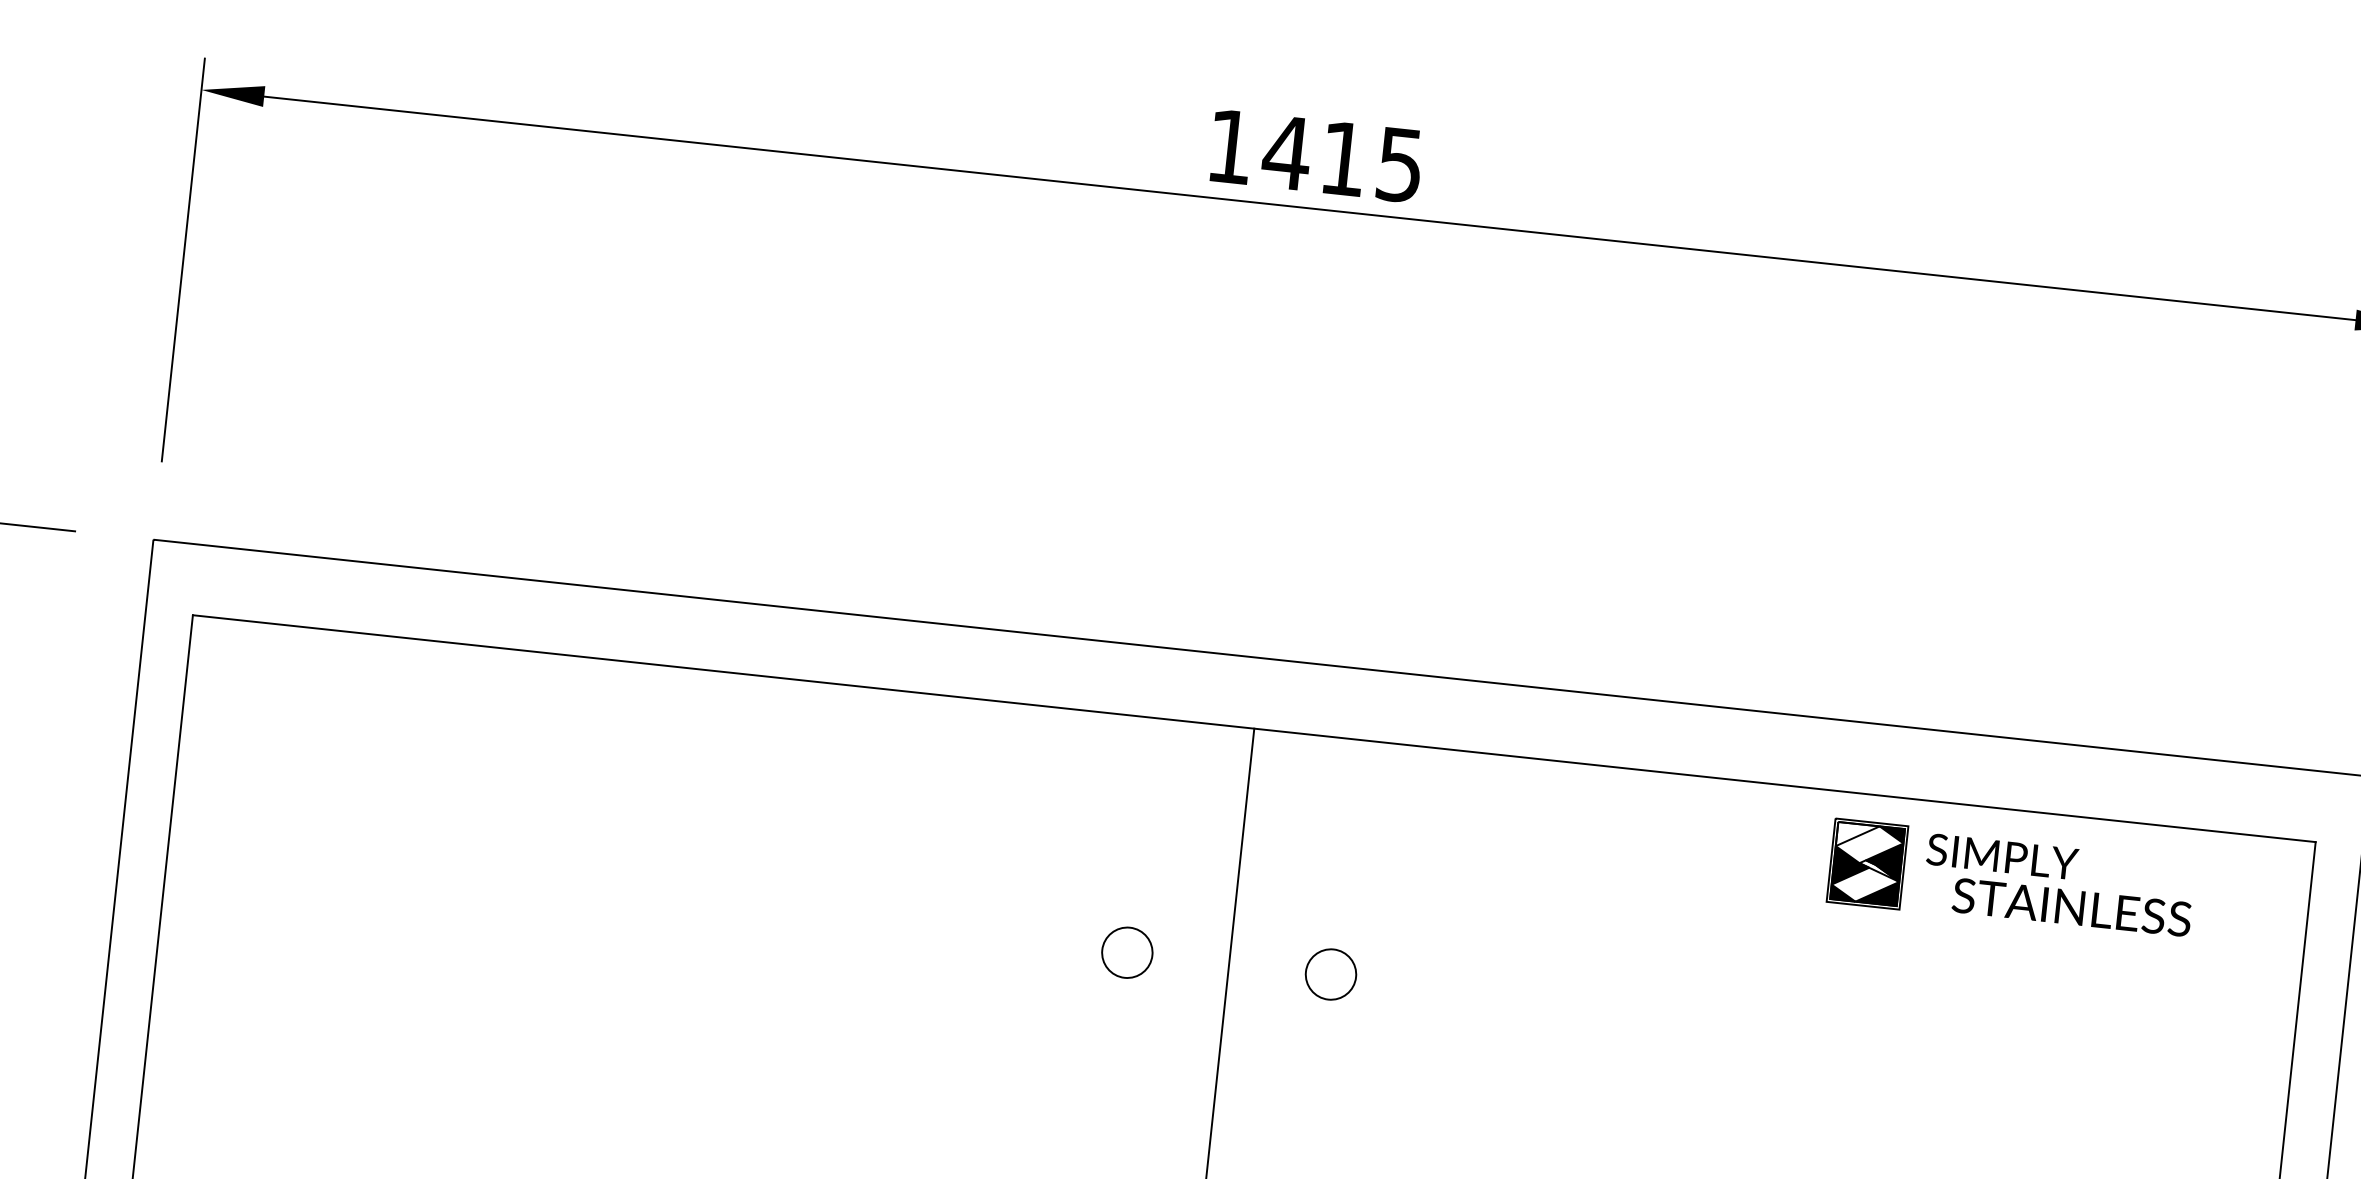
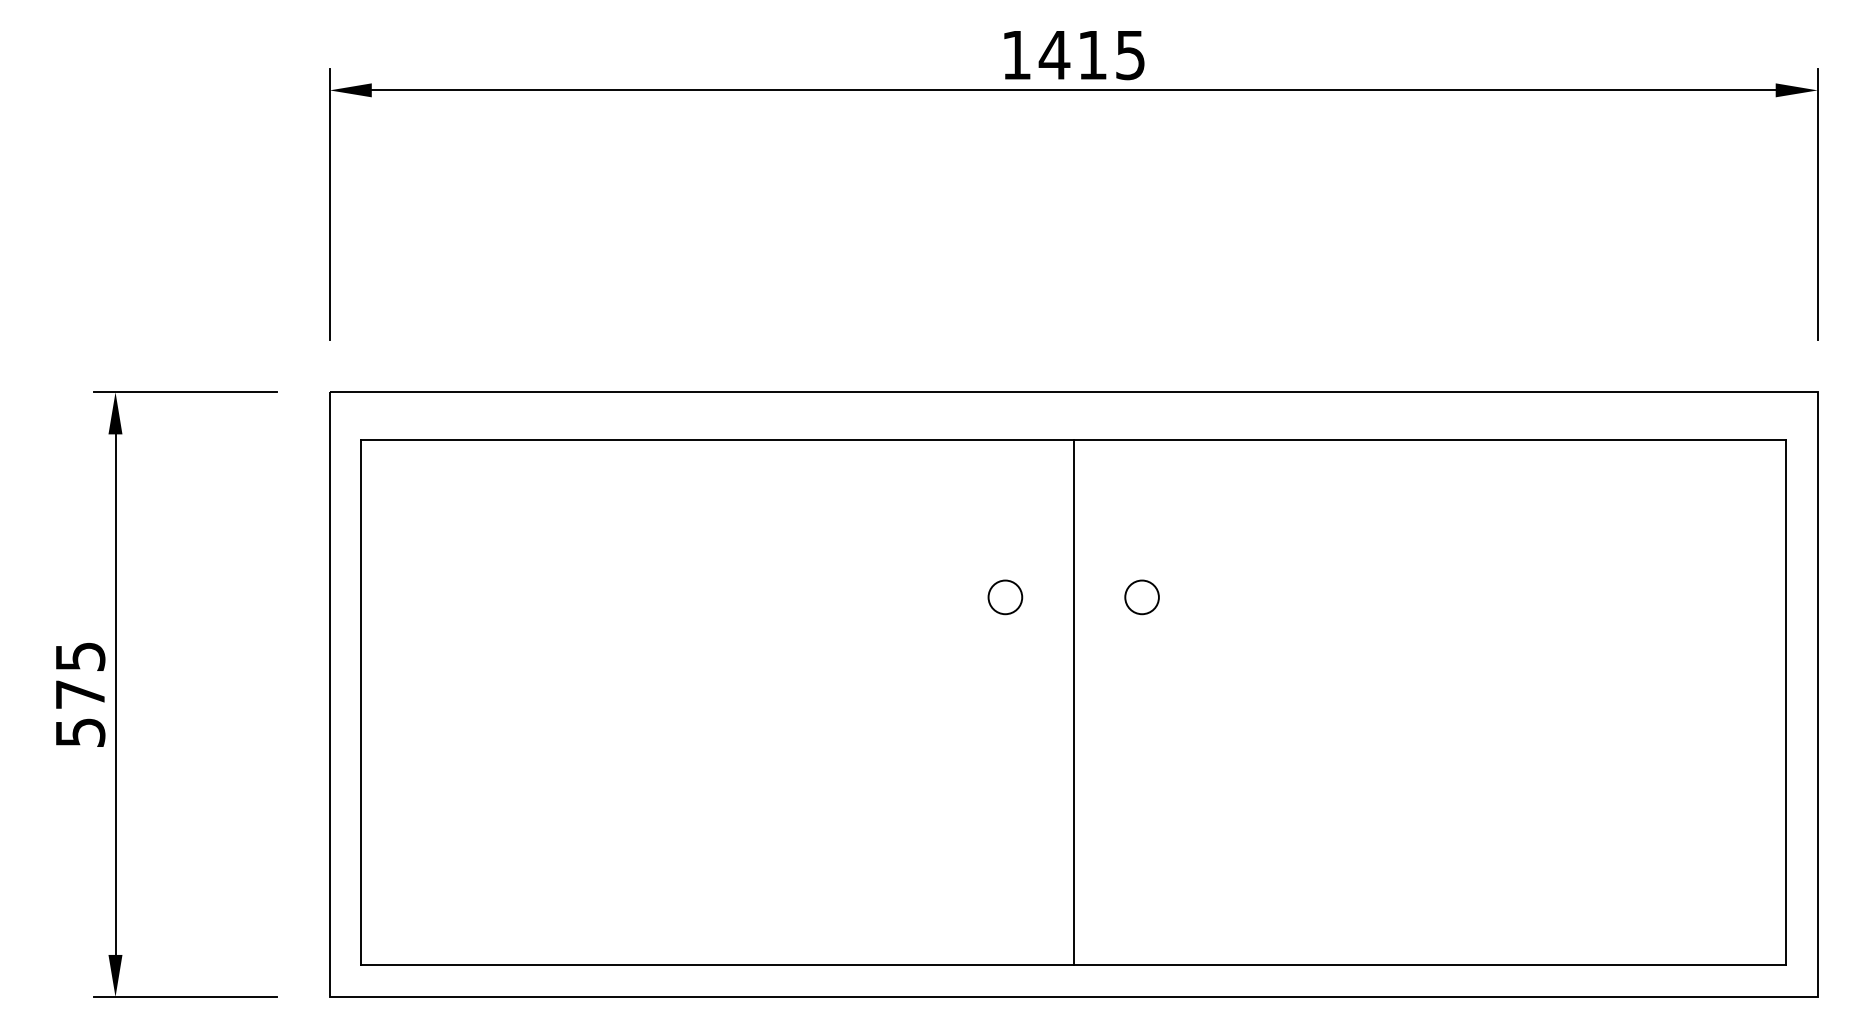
part: (2010, 878) -> (1586, 485), removed

